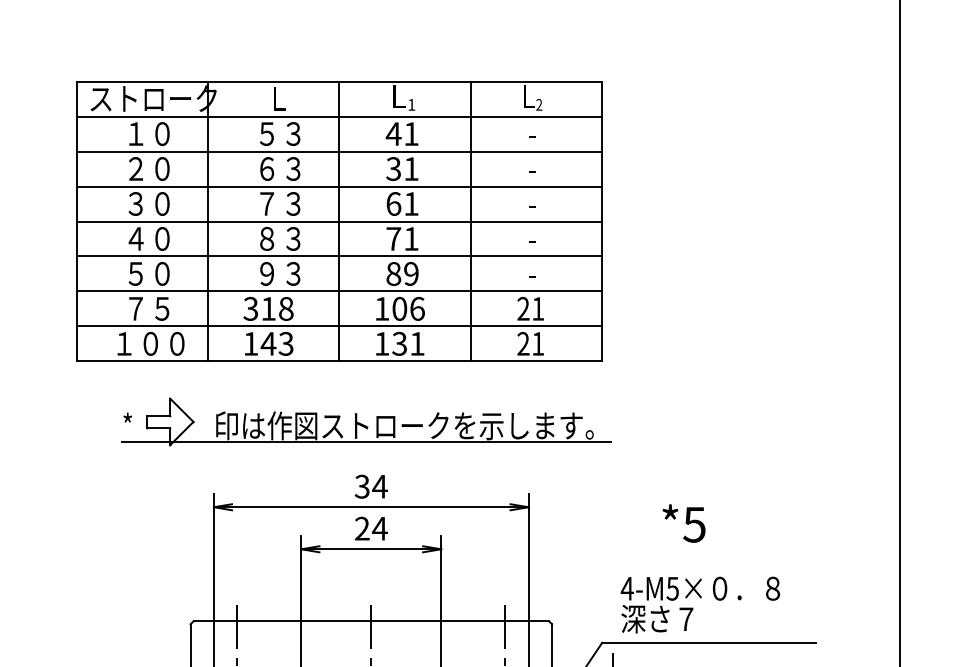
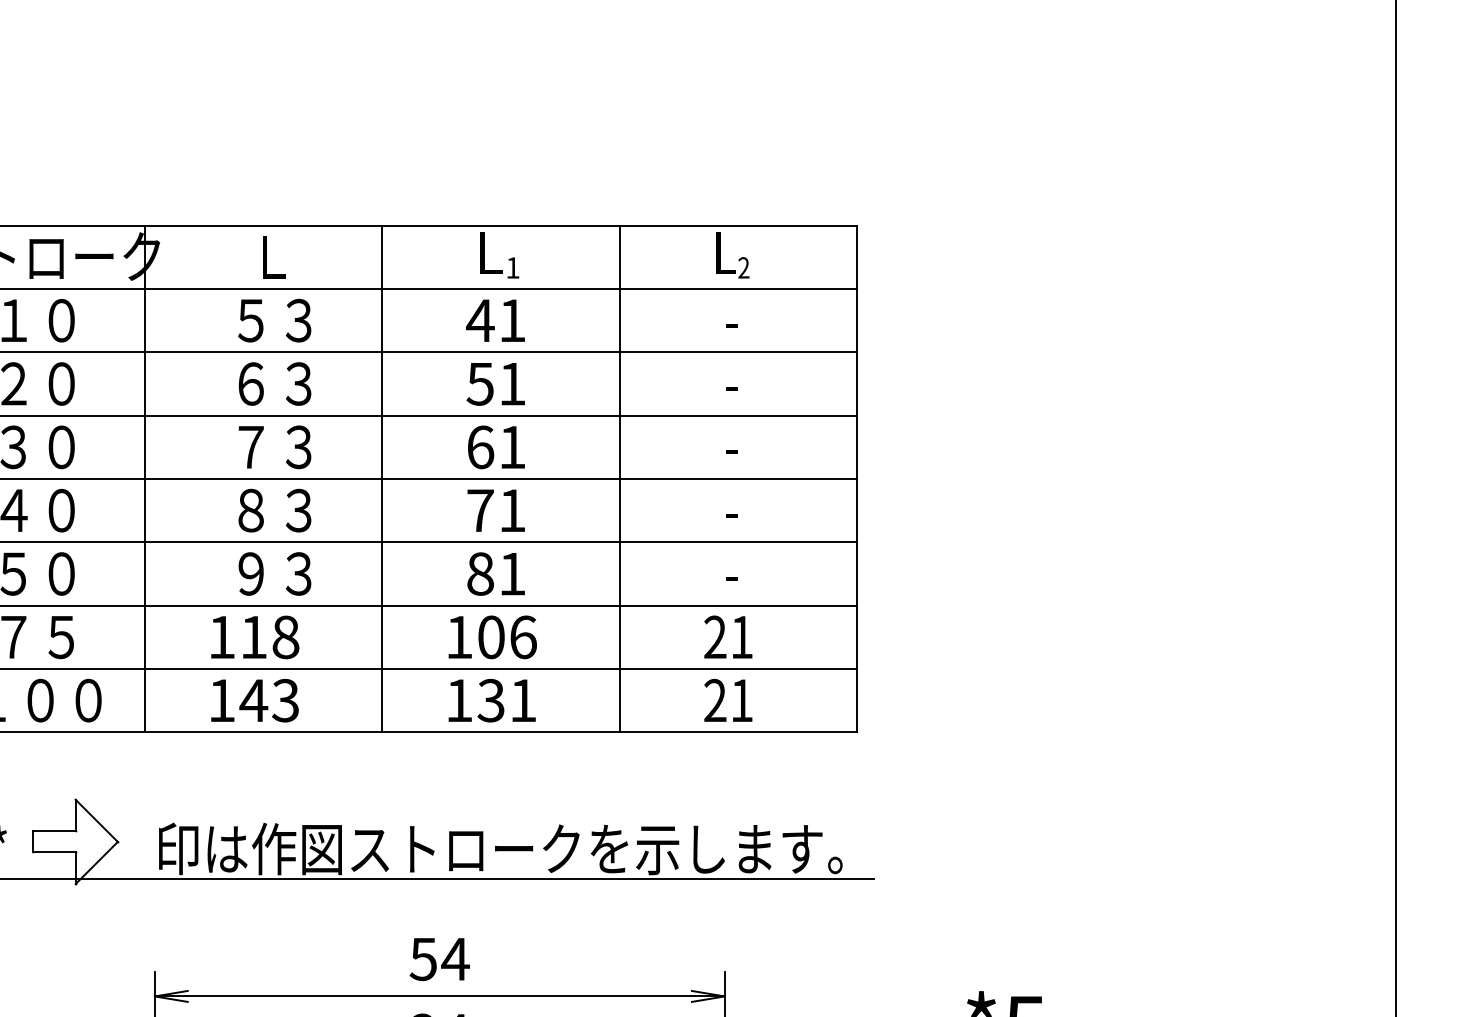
text: (393, 168) -> (480, 383), 31 -> 51
text: (411, 273) -> (512, 573), 89 -> 81
text: (250, 308) -> (221, 636), 318 -> 118
text: (362, 486) -> (423, 958), 34 -> 54

